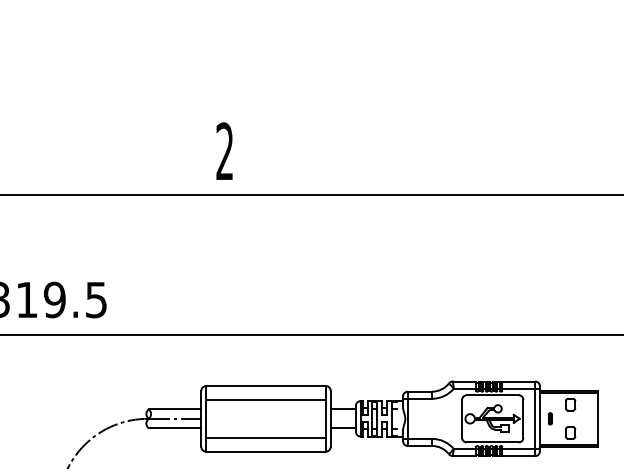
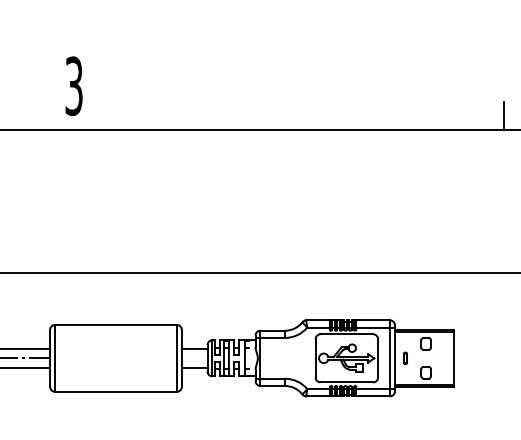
text: (224, 151) -> (73, 86), 2 -> 3
line: (265, 399) -> (115, 338), removed
line: (265, 437) -> (115, 377), removed

